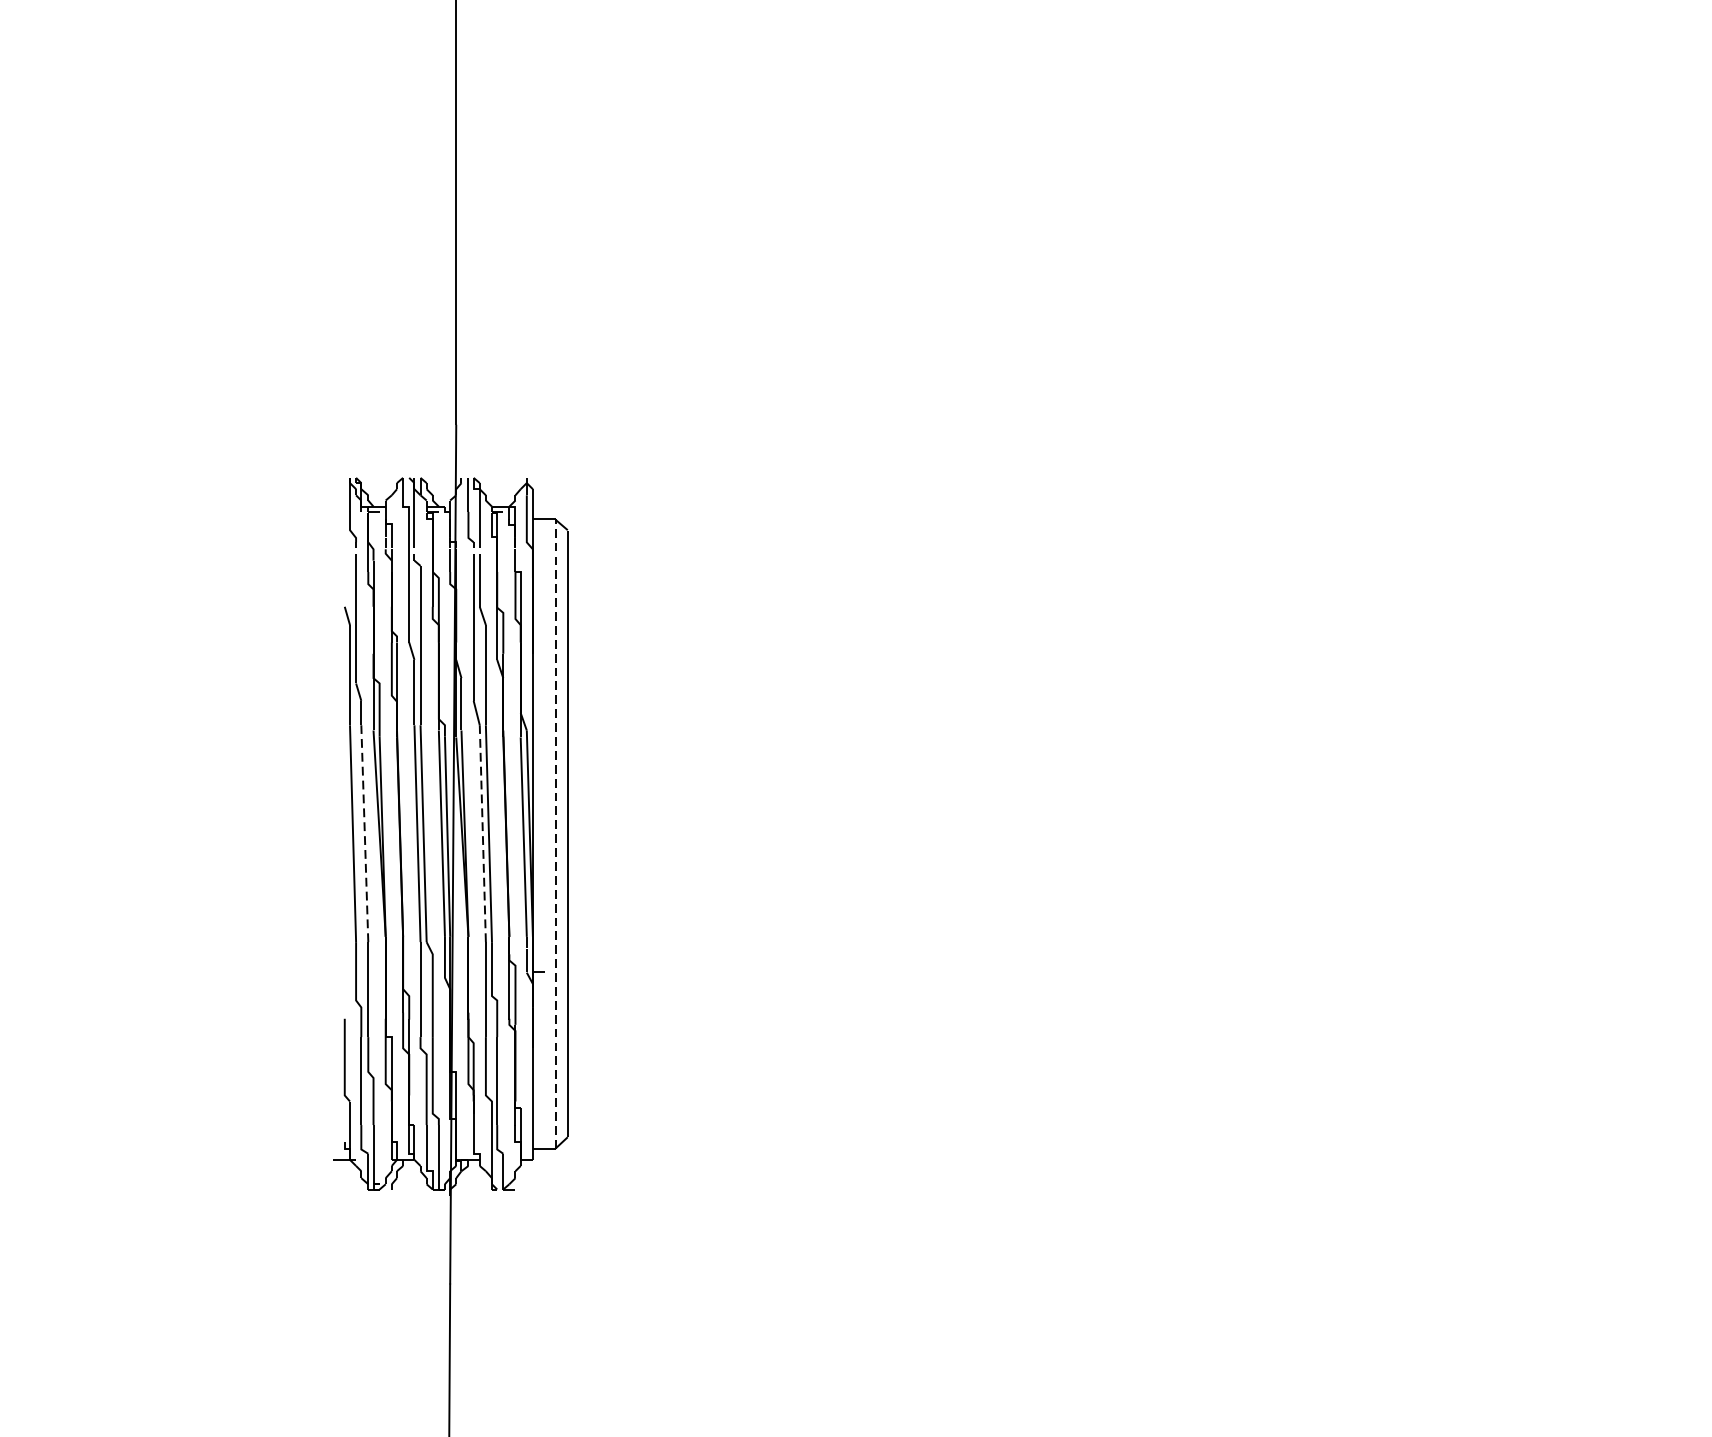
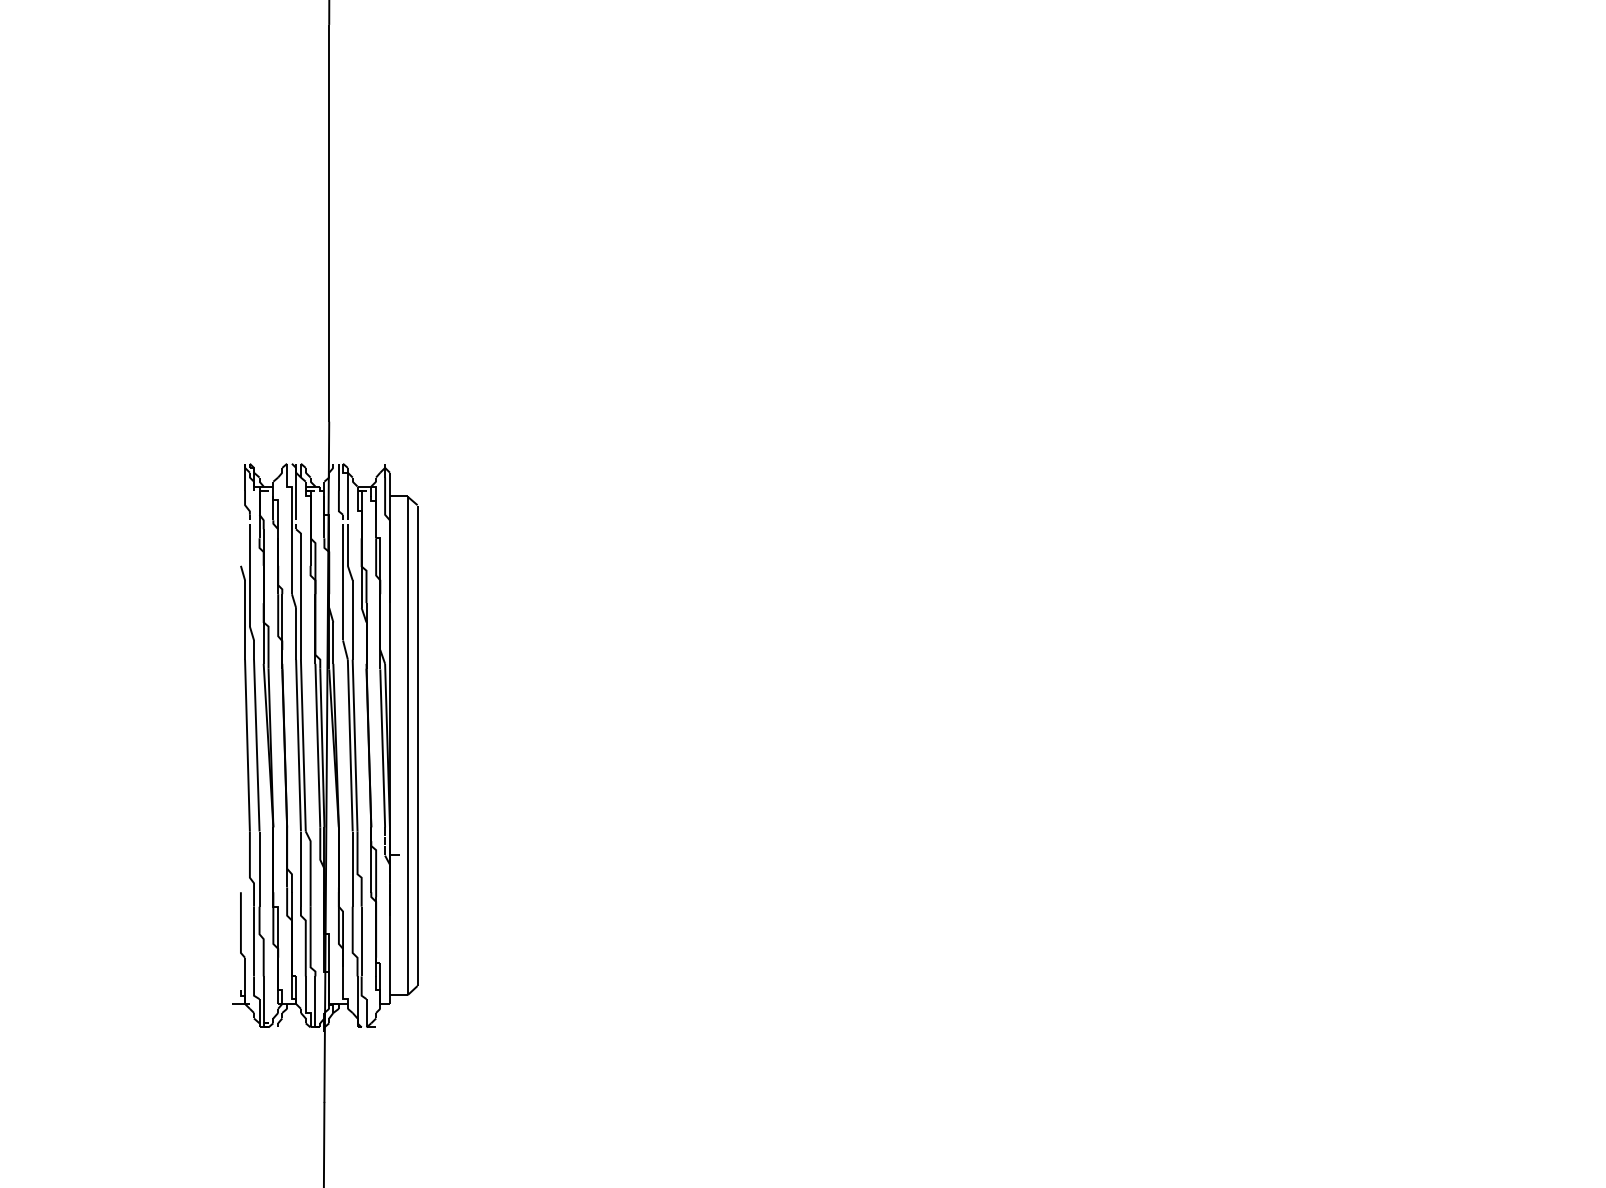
line: (364, 833) -> (256, 745), dashed -> solid
line: (483, 833) -> (350, 745), dashed -> solid
line: (555, 833) -> (407, 745), dashed -> solid

